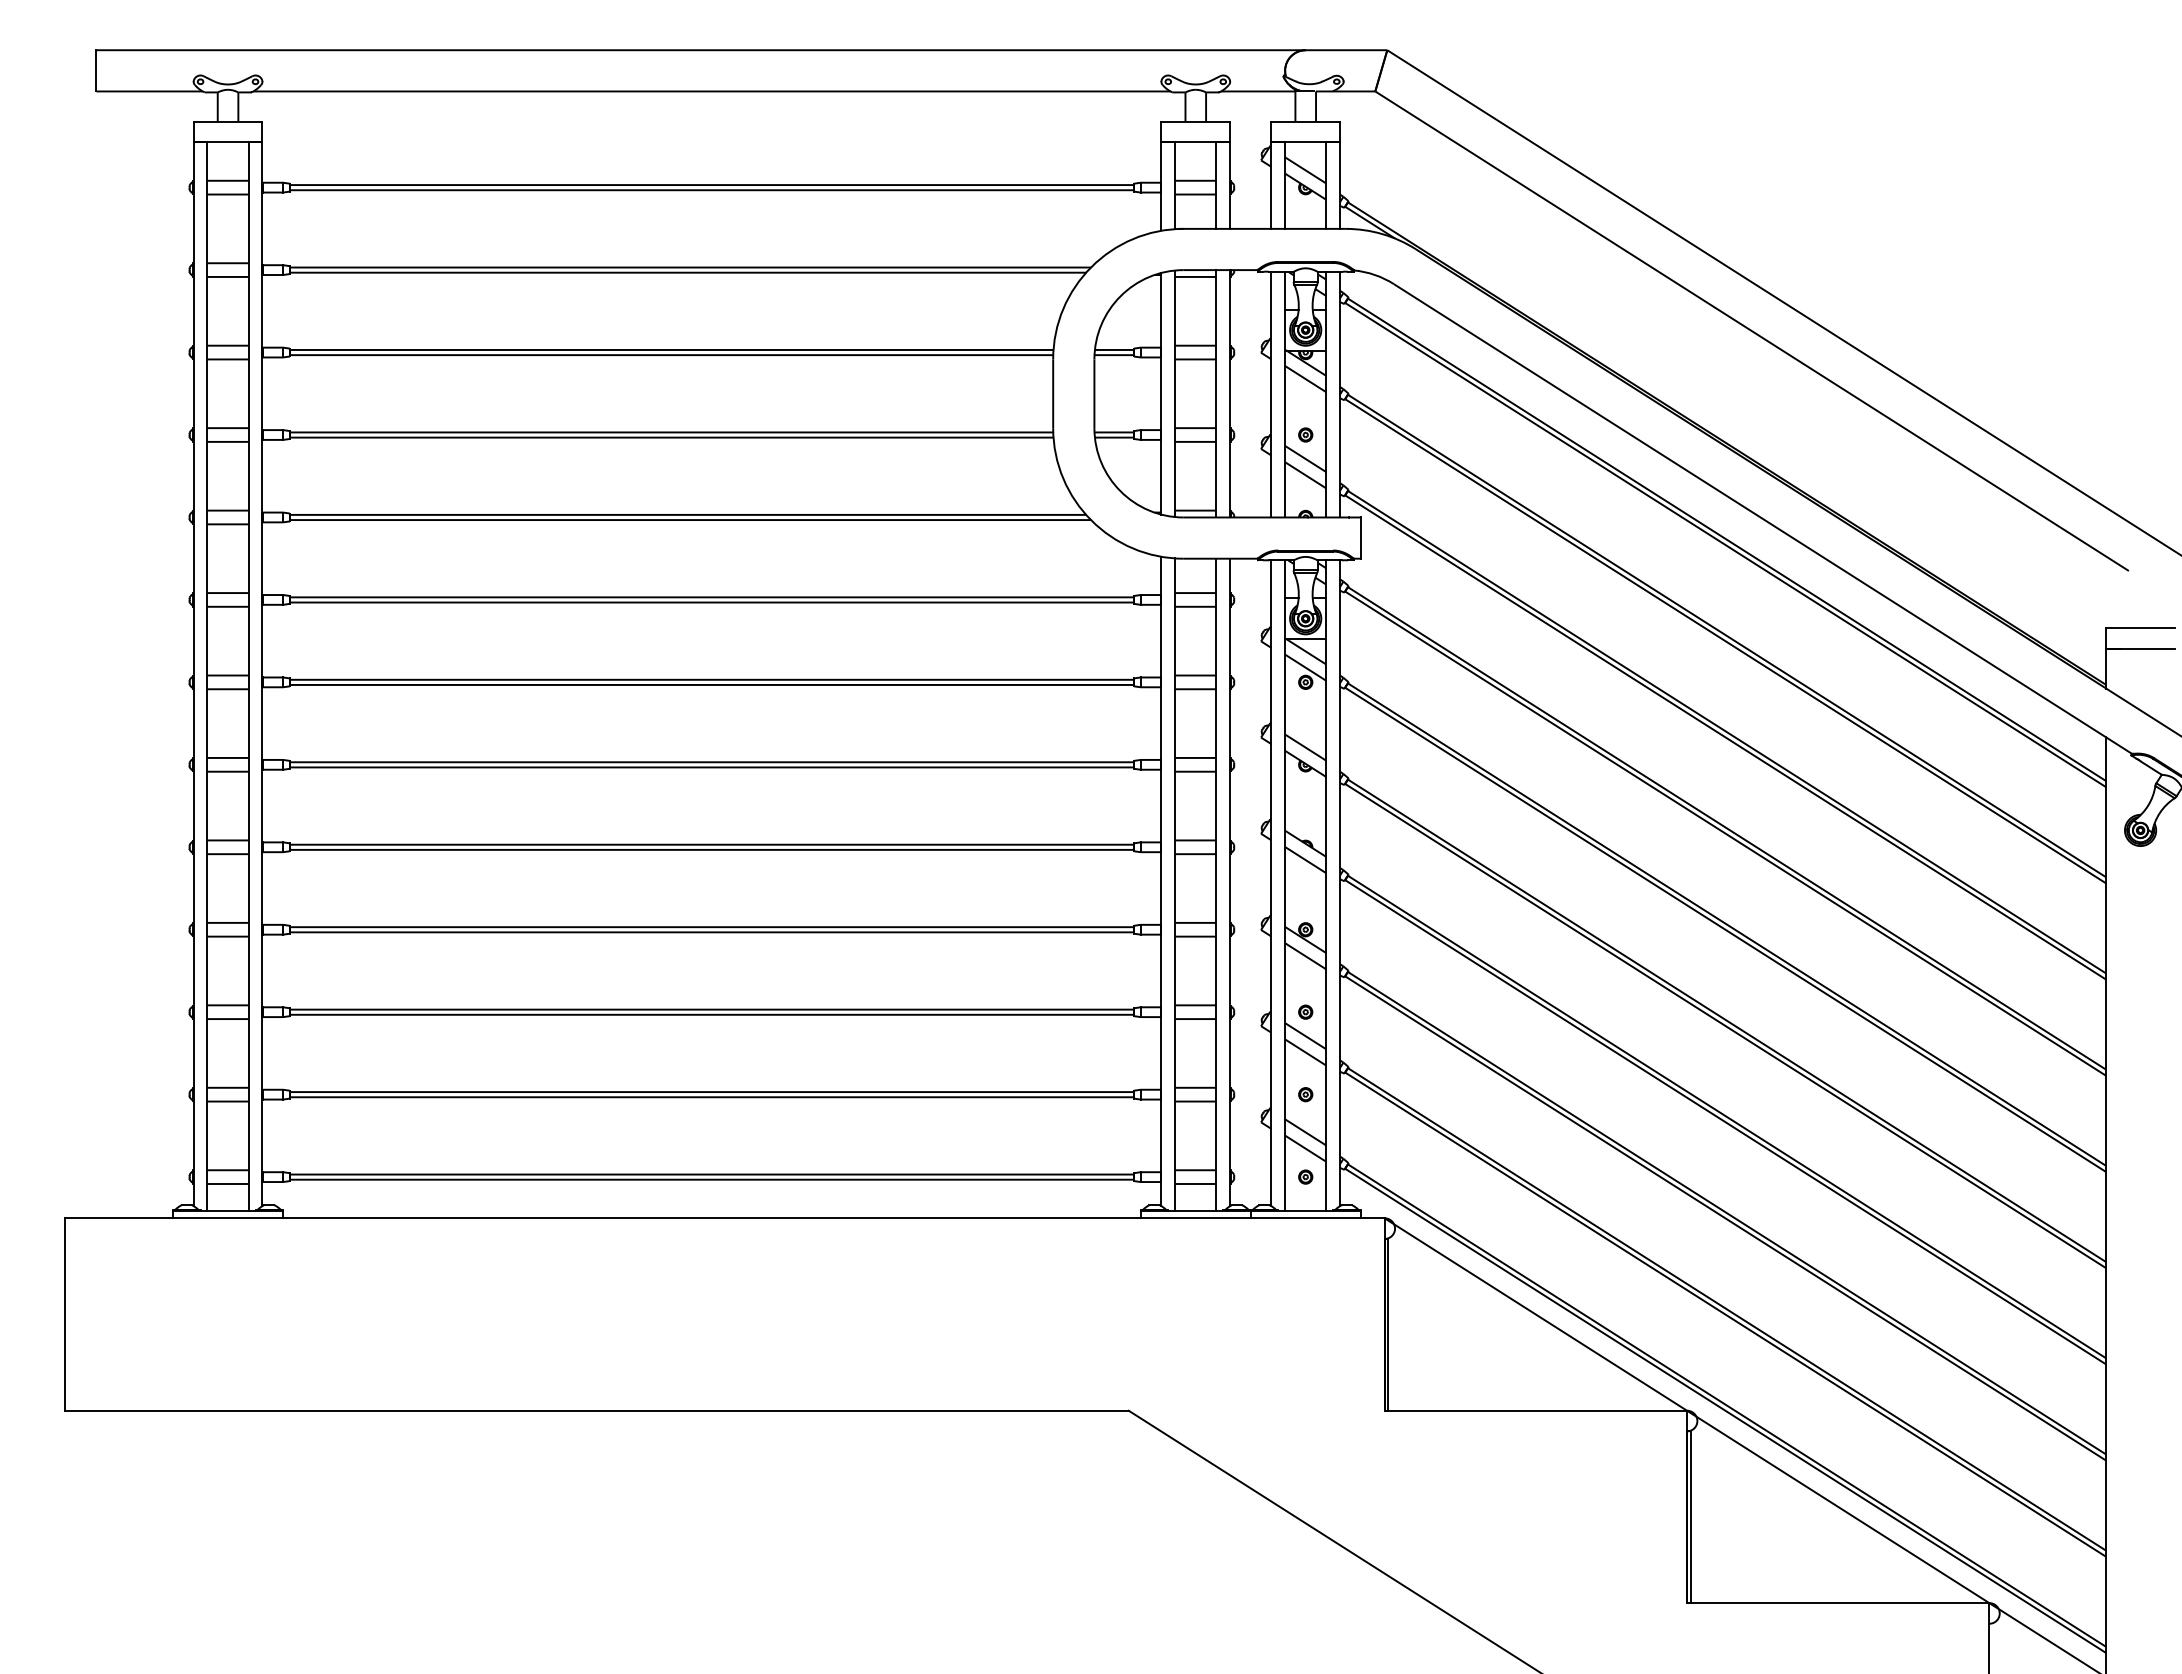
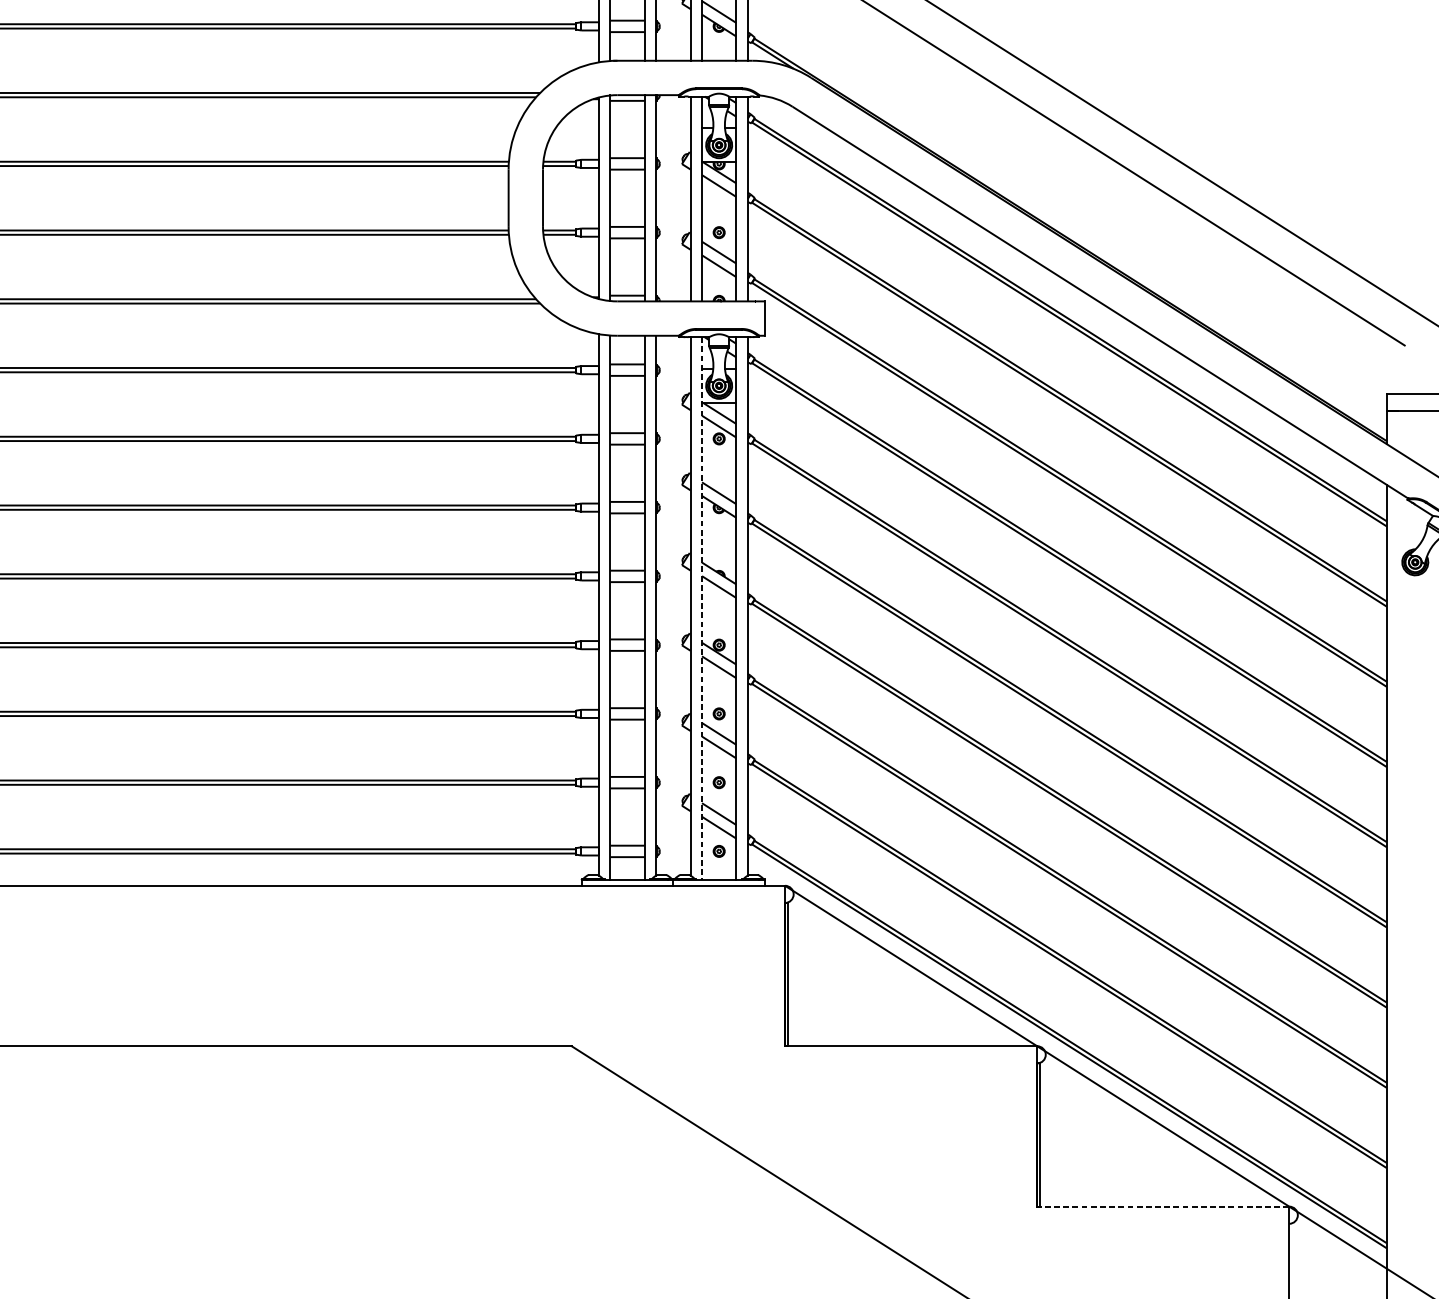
line: (1285, 885) -> (702, 608), solid -> dashed
line: (1837, 1603) -> (1162, 1206), solid -> dashed

